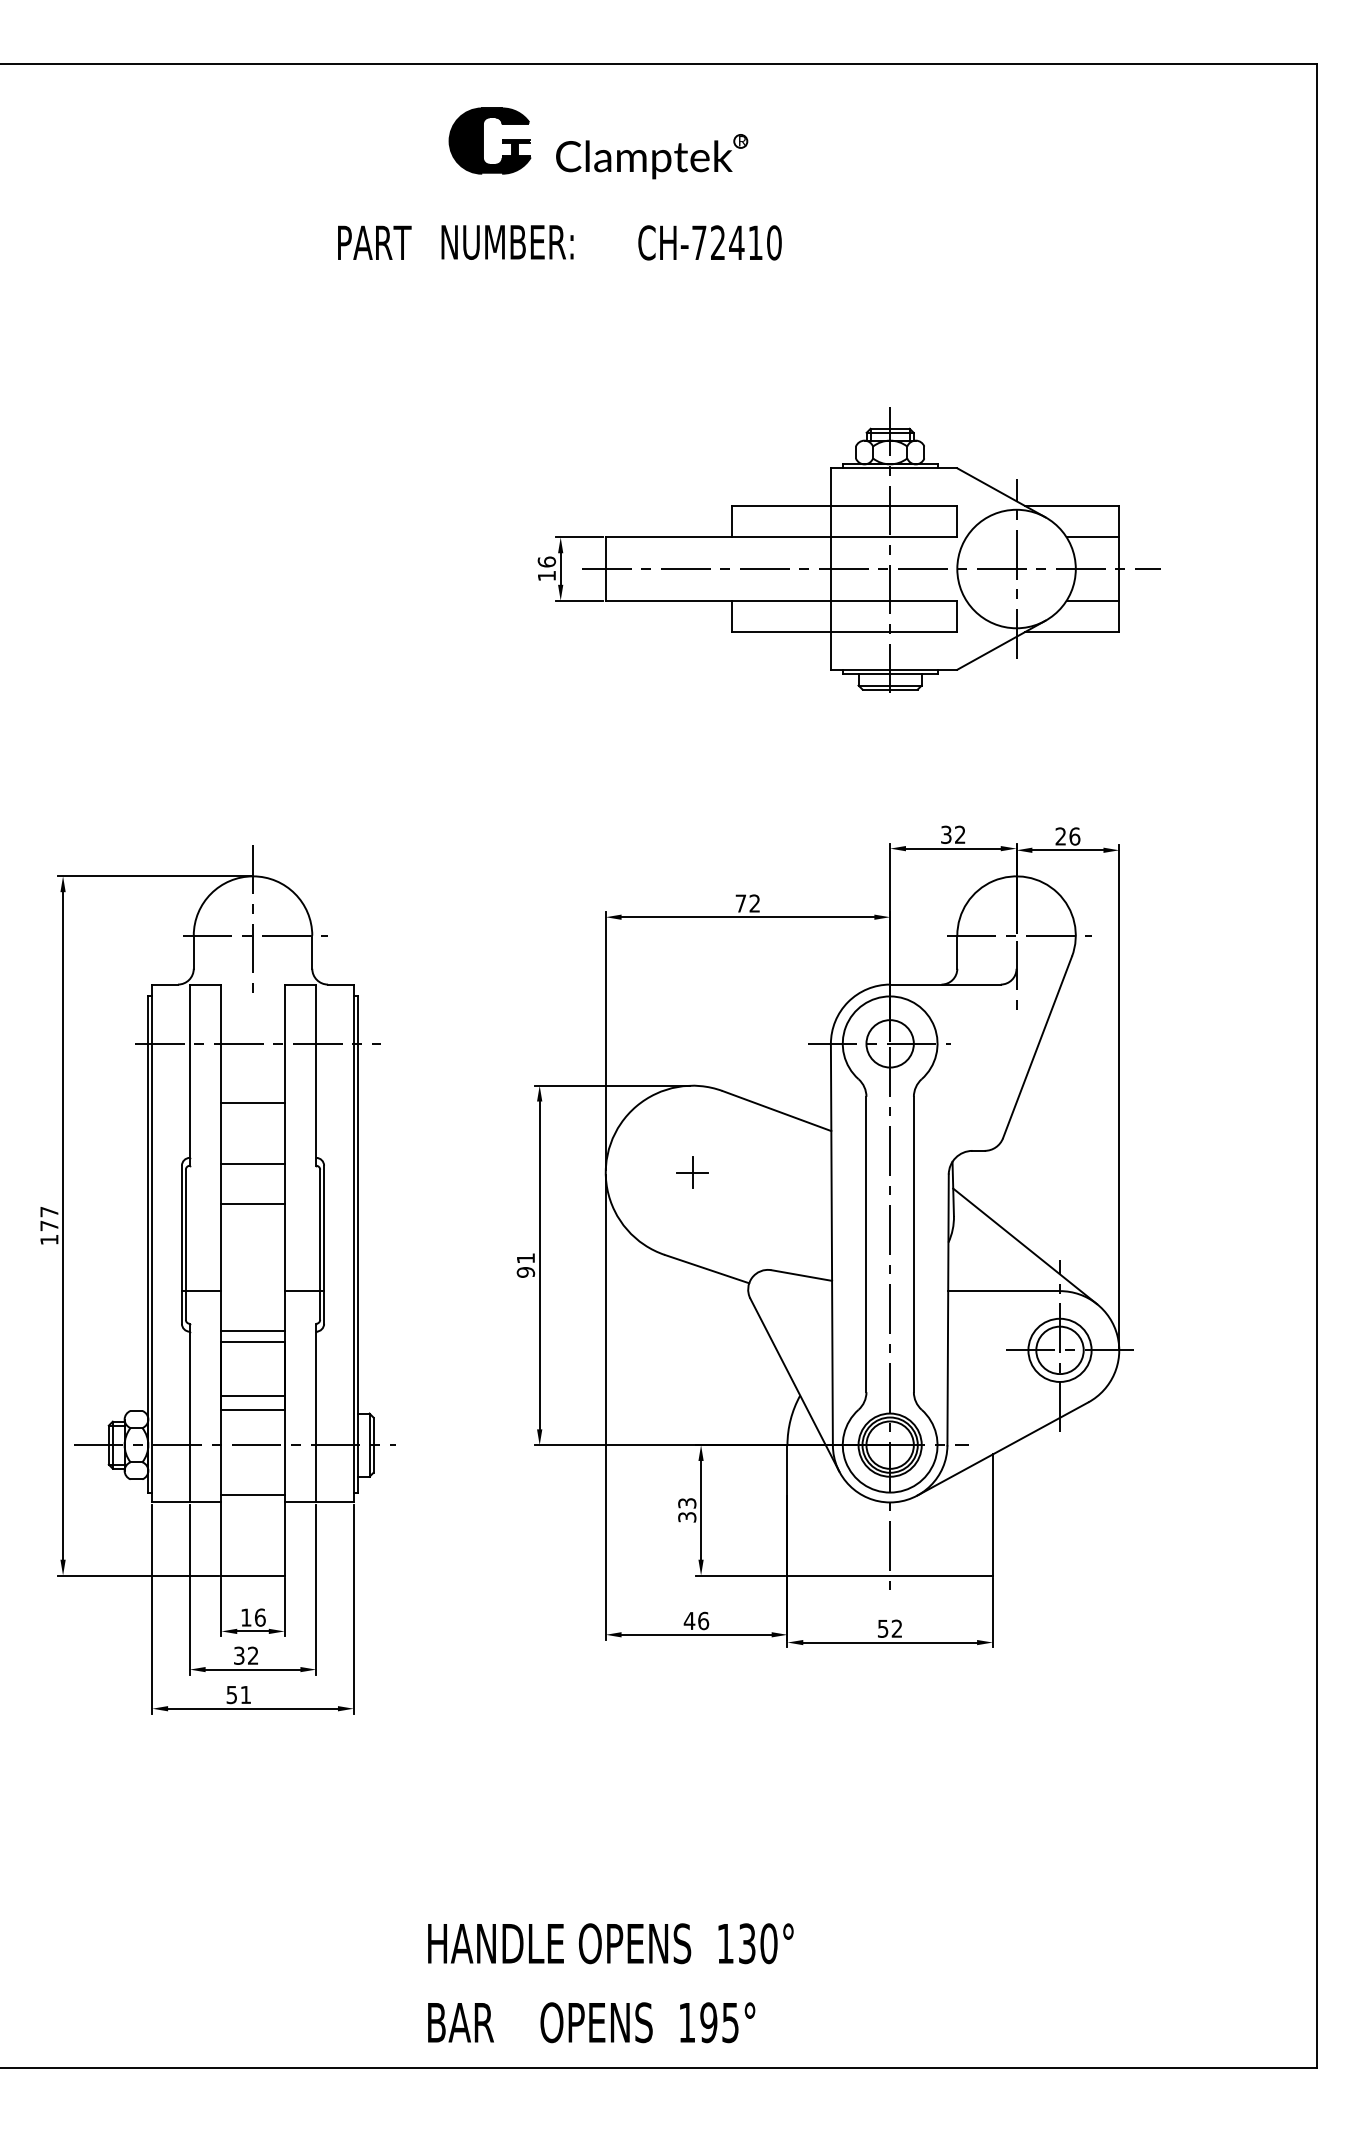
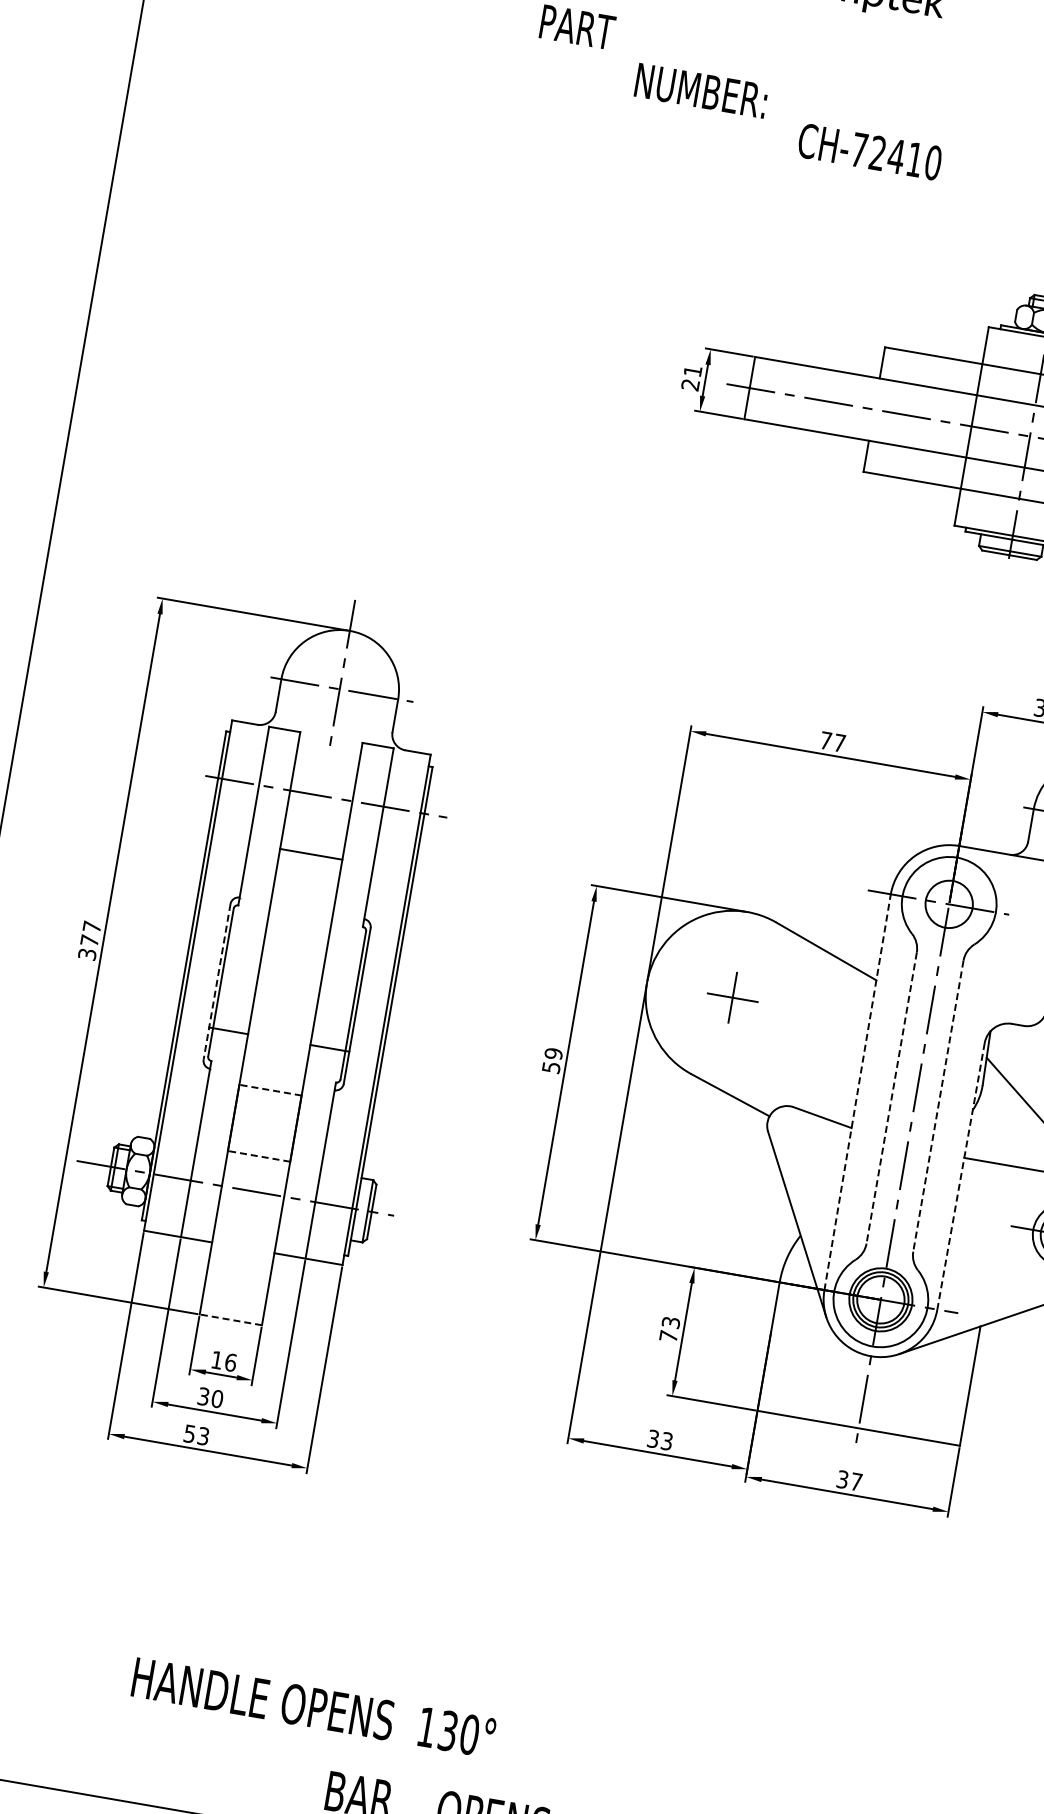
text: (507, 242) -> (701, 90), moved
text: (709, 242) -> (869, 151), moved
text: (546, 568) -> (691, 377), 16 -> 21
text: (754, 903) -> (839, 743), 72 -> 77
line: (252, 1164) -> (300, 914), removed
part: (692, 1172) -> (732, 997), size x1.6
line: (252, 1204) -> (293, 954), removed
text: (49, 1239) -> (87, 954), 177 -> 377
line: (831, 1244) -> (857, 1092), solid -> dashed
line: (866, 1244) -> (891, 1098), solid -> dashed
line: (913, 1244) -> (938, 1106), solid -> dashed
line: (181, 1245) -> (216, 982), solid -> dashed
text: (525, 1265) -> (552, 1060), 91 -> 59
line: (948, 1309) -> (961, 1176), solid -> dashed
line: (252, 1330) -> (272, 1078), removed
line: (253, 1342) -> (270, 1090), solid -> dashed
line: (252, 1395) -> (260, 1142), removed
line: (253, 1409) -> (259, 1156), solid -> dashed
line: (252, 1494) -> (244, 1239), removed
text: (687, 1517) -> (668, 1336), 33 -> 73
line: (253, 1575) -> (231, 1319), solid -> dashed
text: (696, 1620) -> (660, 1439), 46 -> 33
text: (890, 1628) -> (850, 1480), 52 -> 37
text: (252, 1655) -> (216, 1398), 32 -> 30
text: (245, 1694) -> (203, 1435), 51 -> 53
text: (610, 1943) -> (313, 1707), moved

